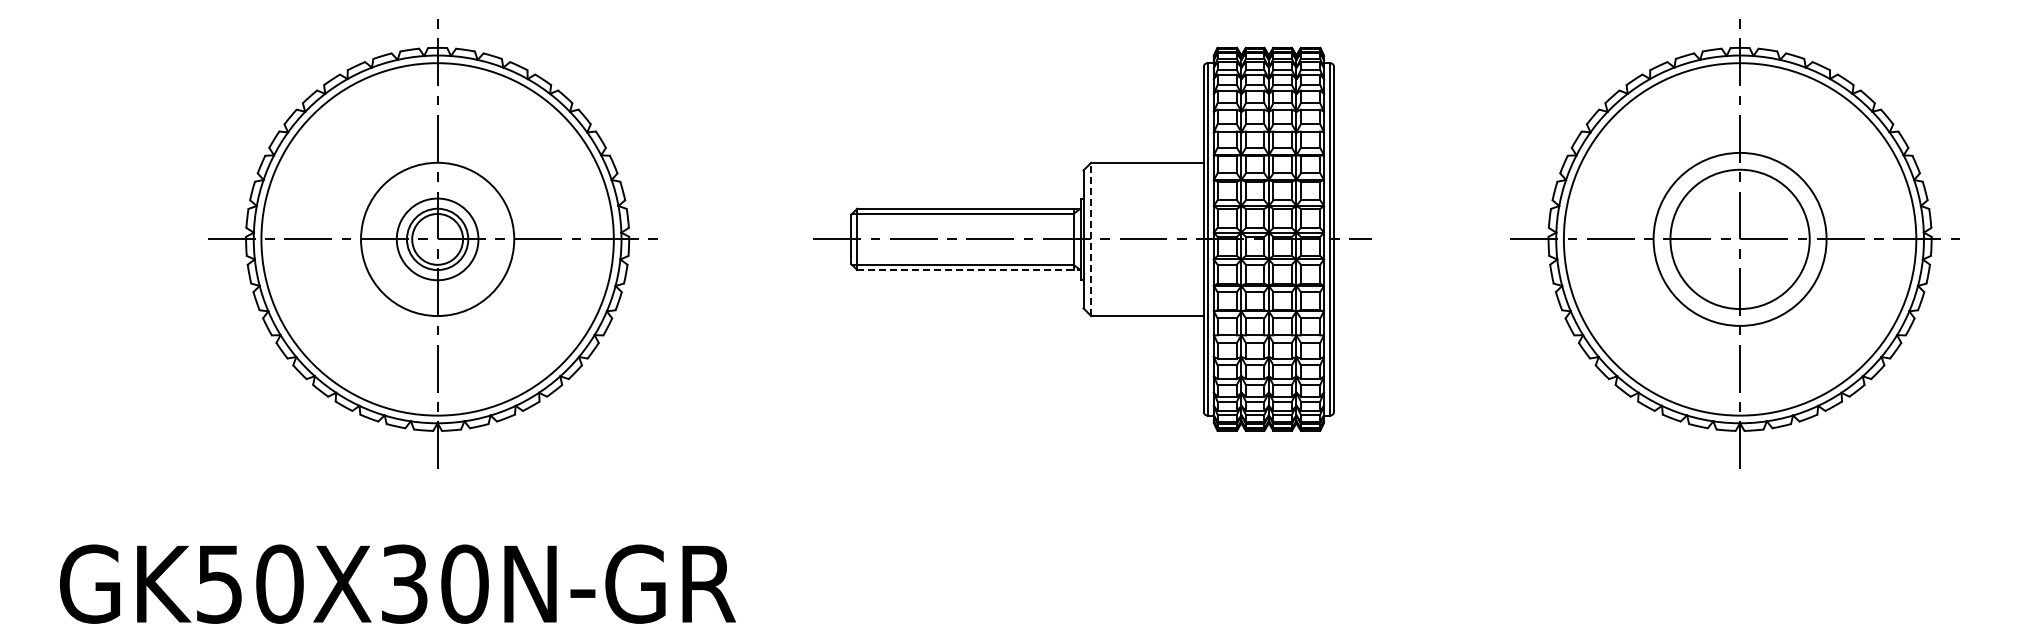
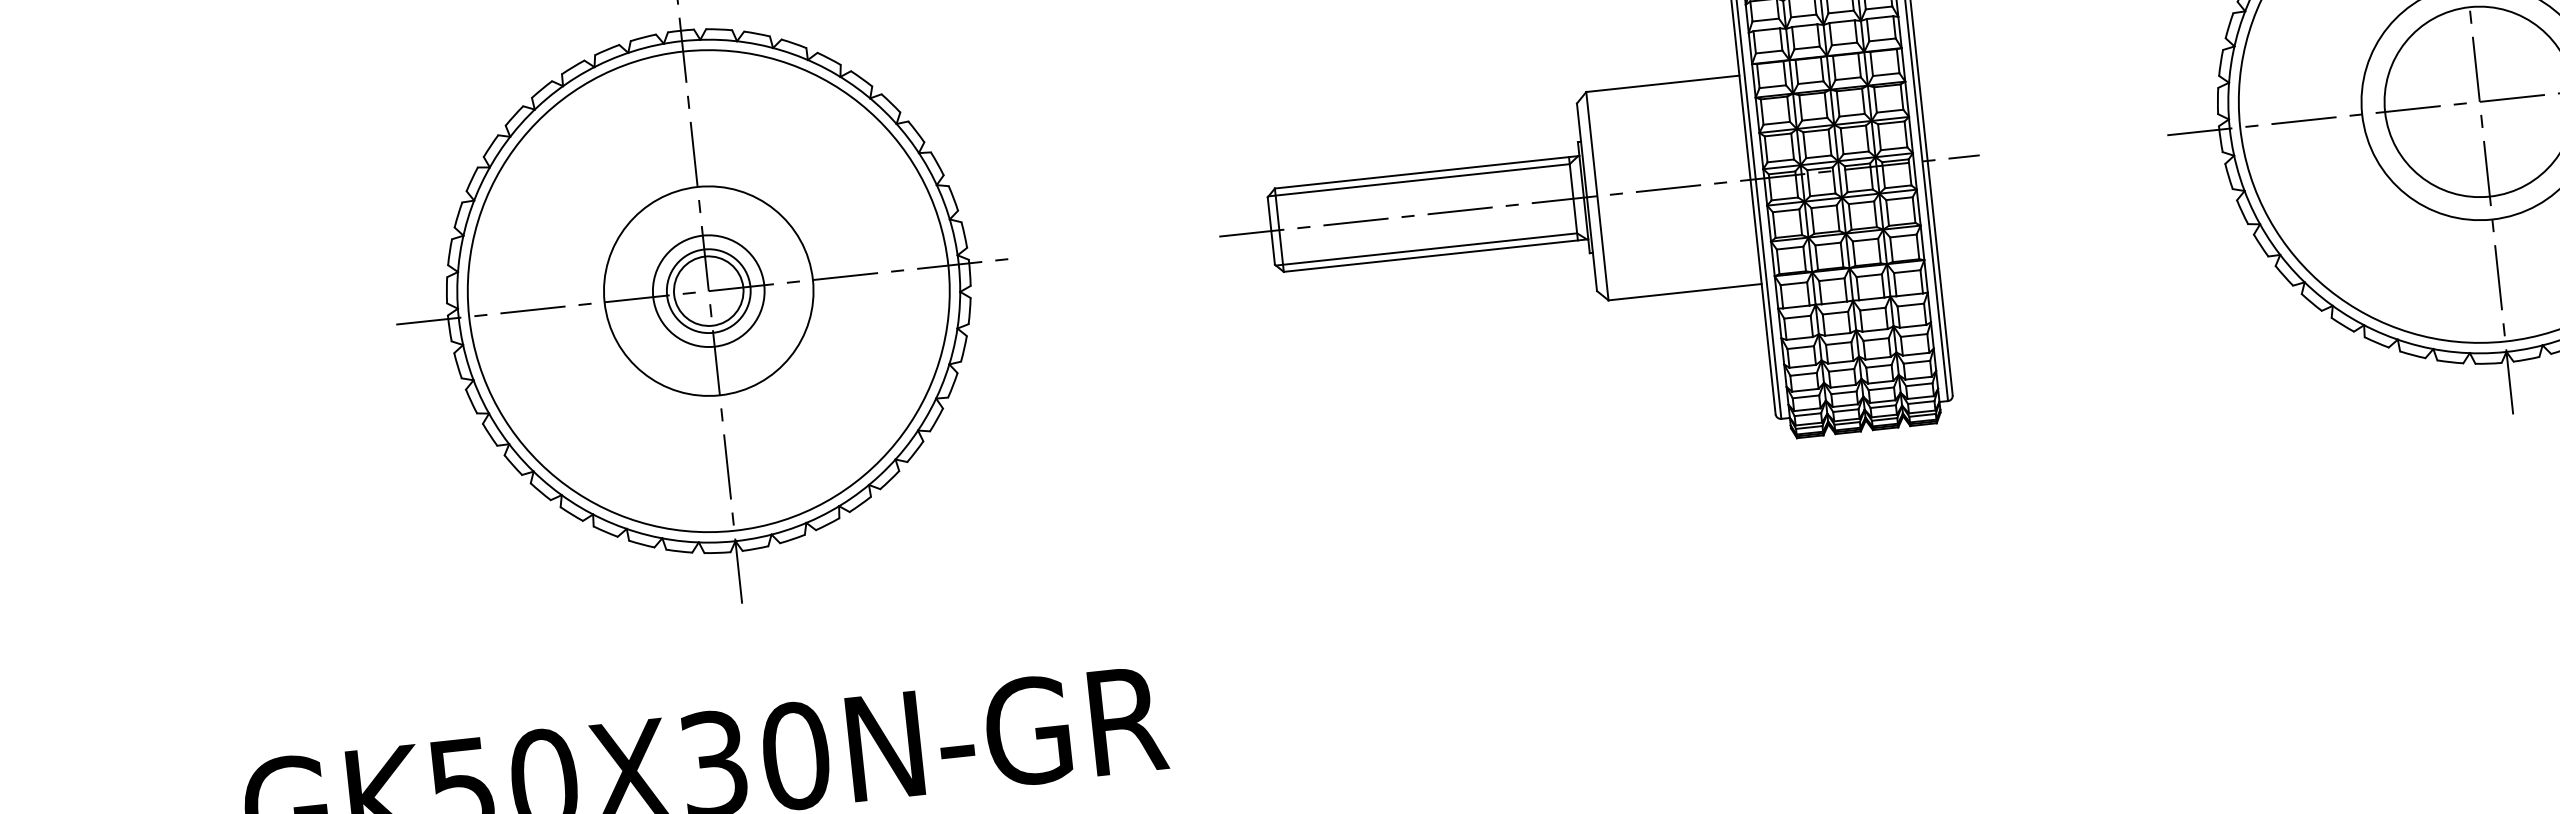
line: (1091, 239) -> (1597, 196), dashed -> solid
line: (969, 270) -> (1436, 256), dashed -> solid

